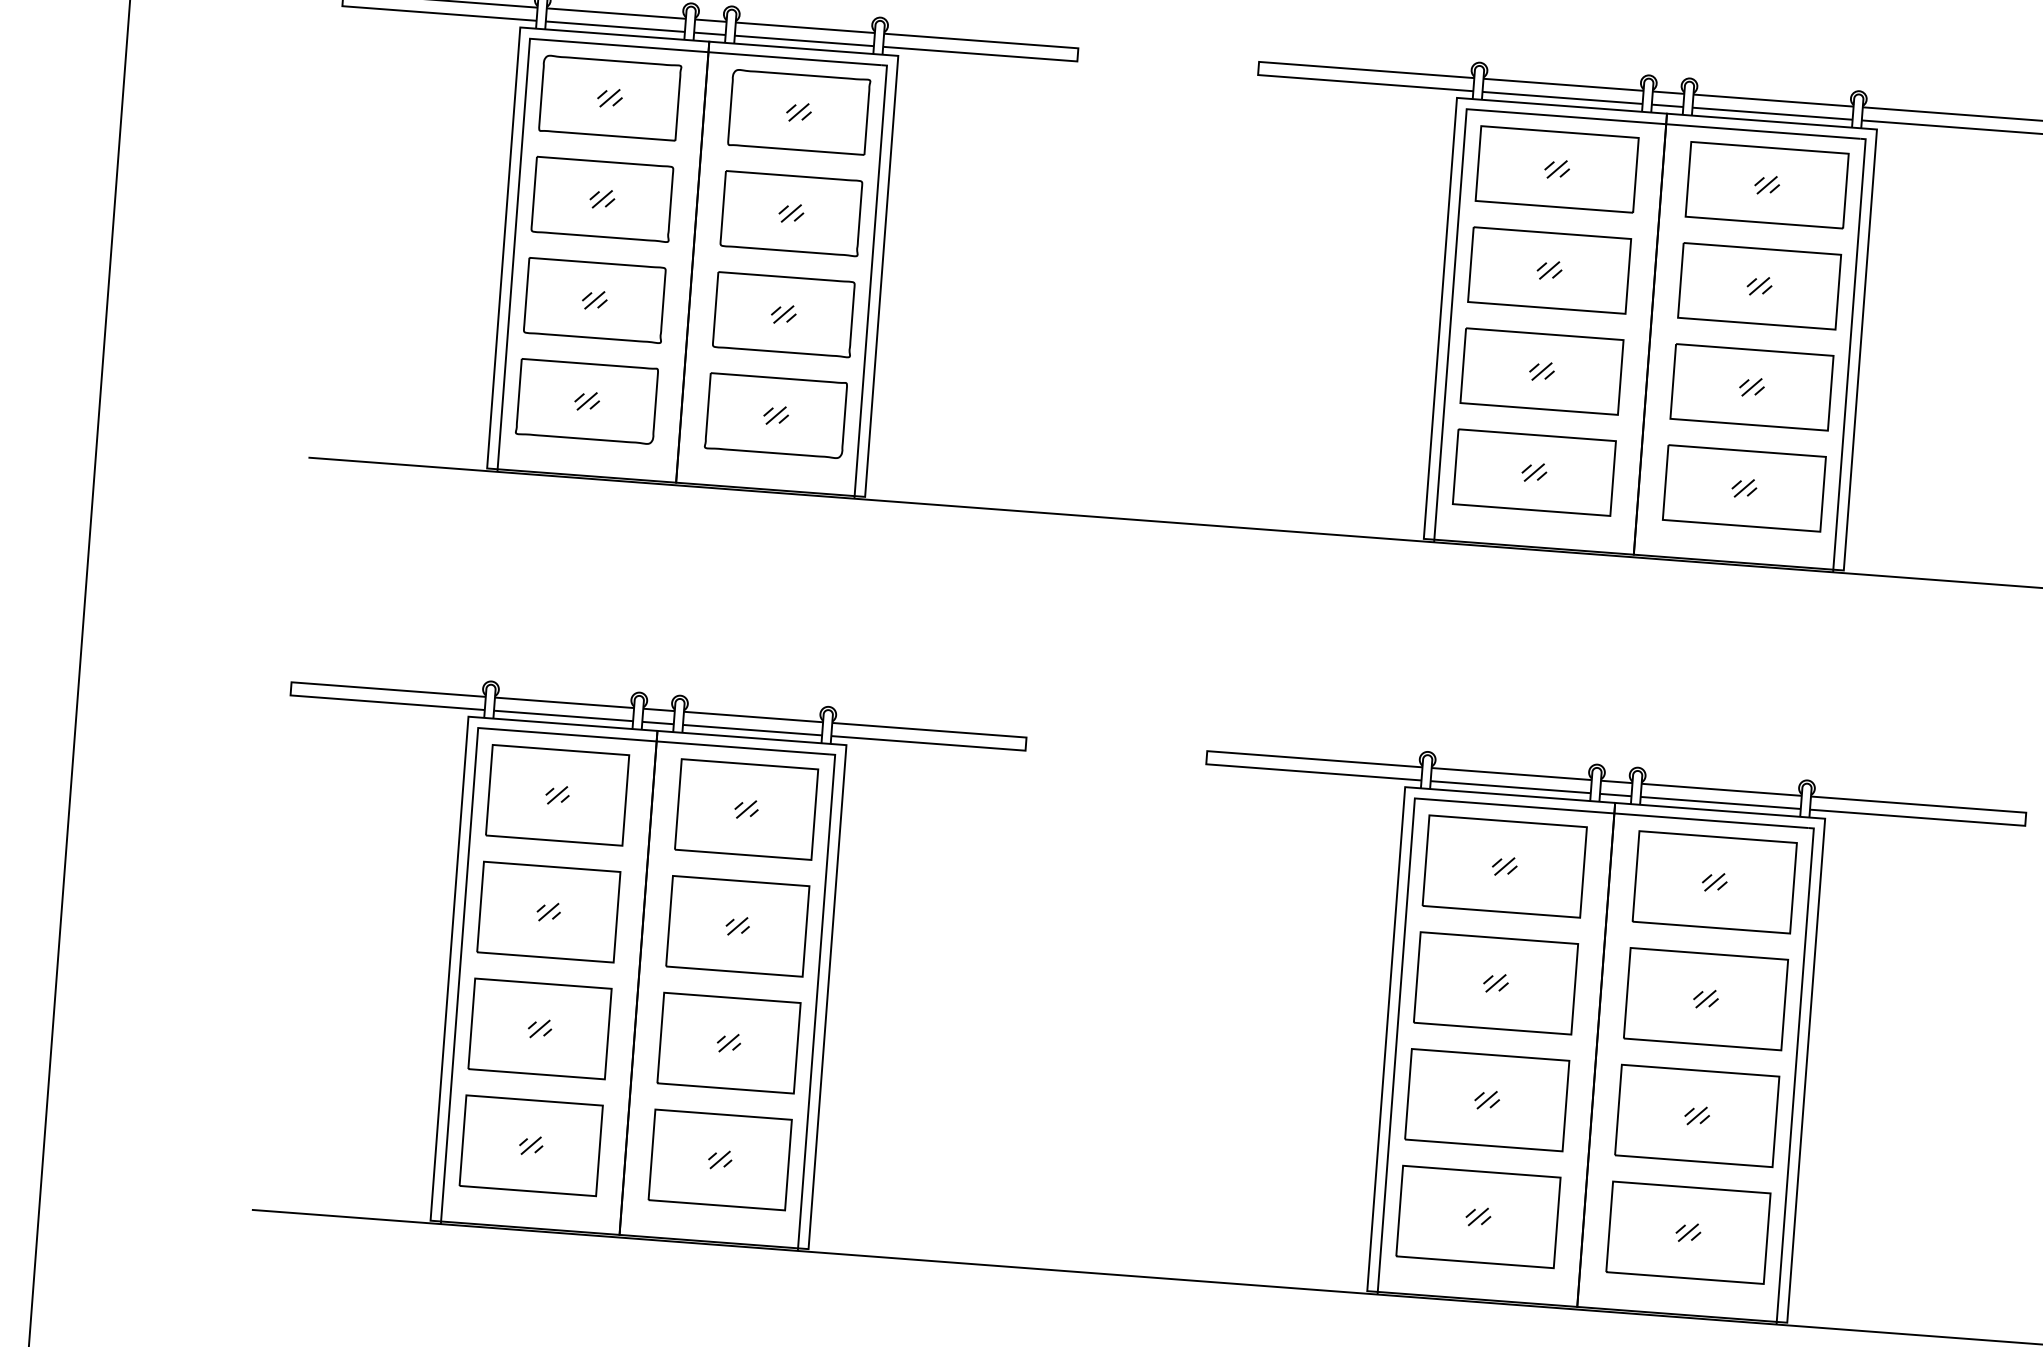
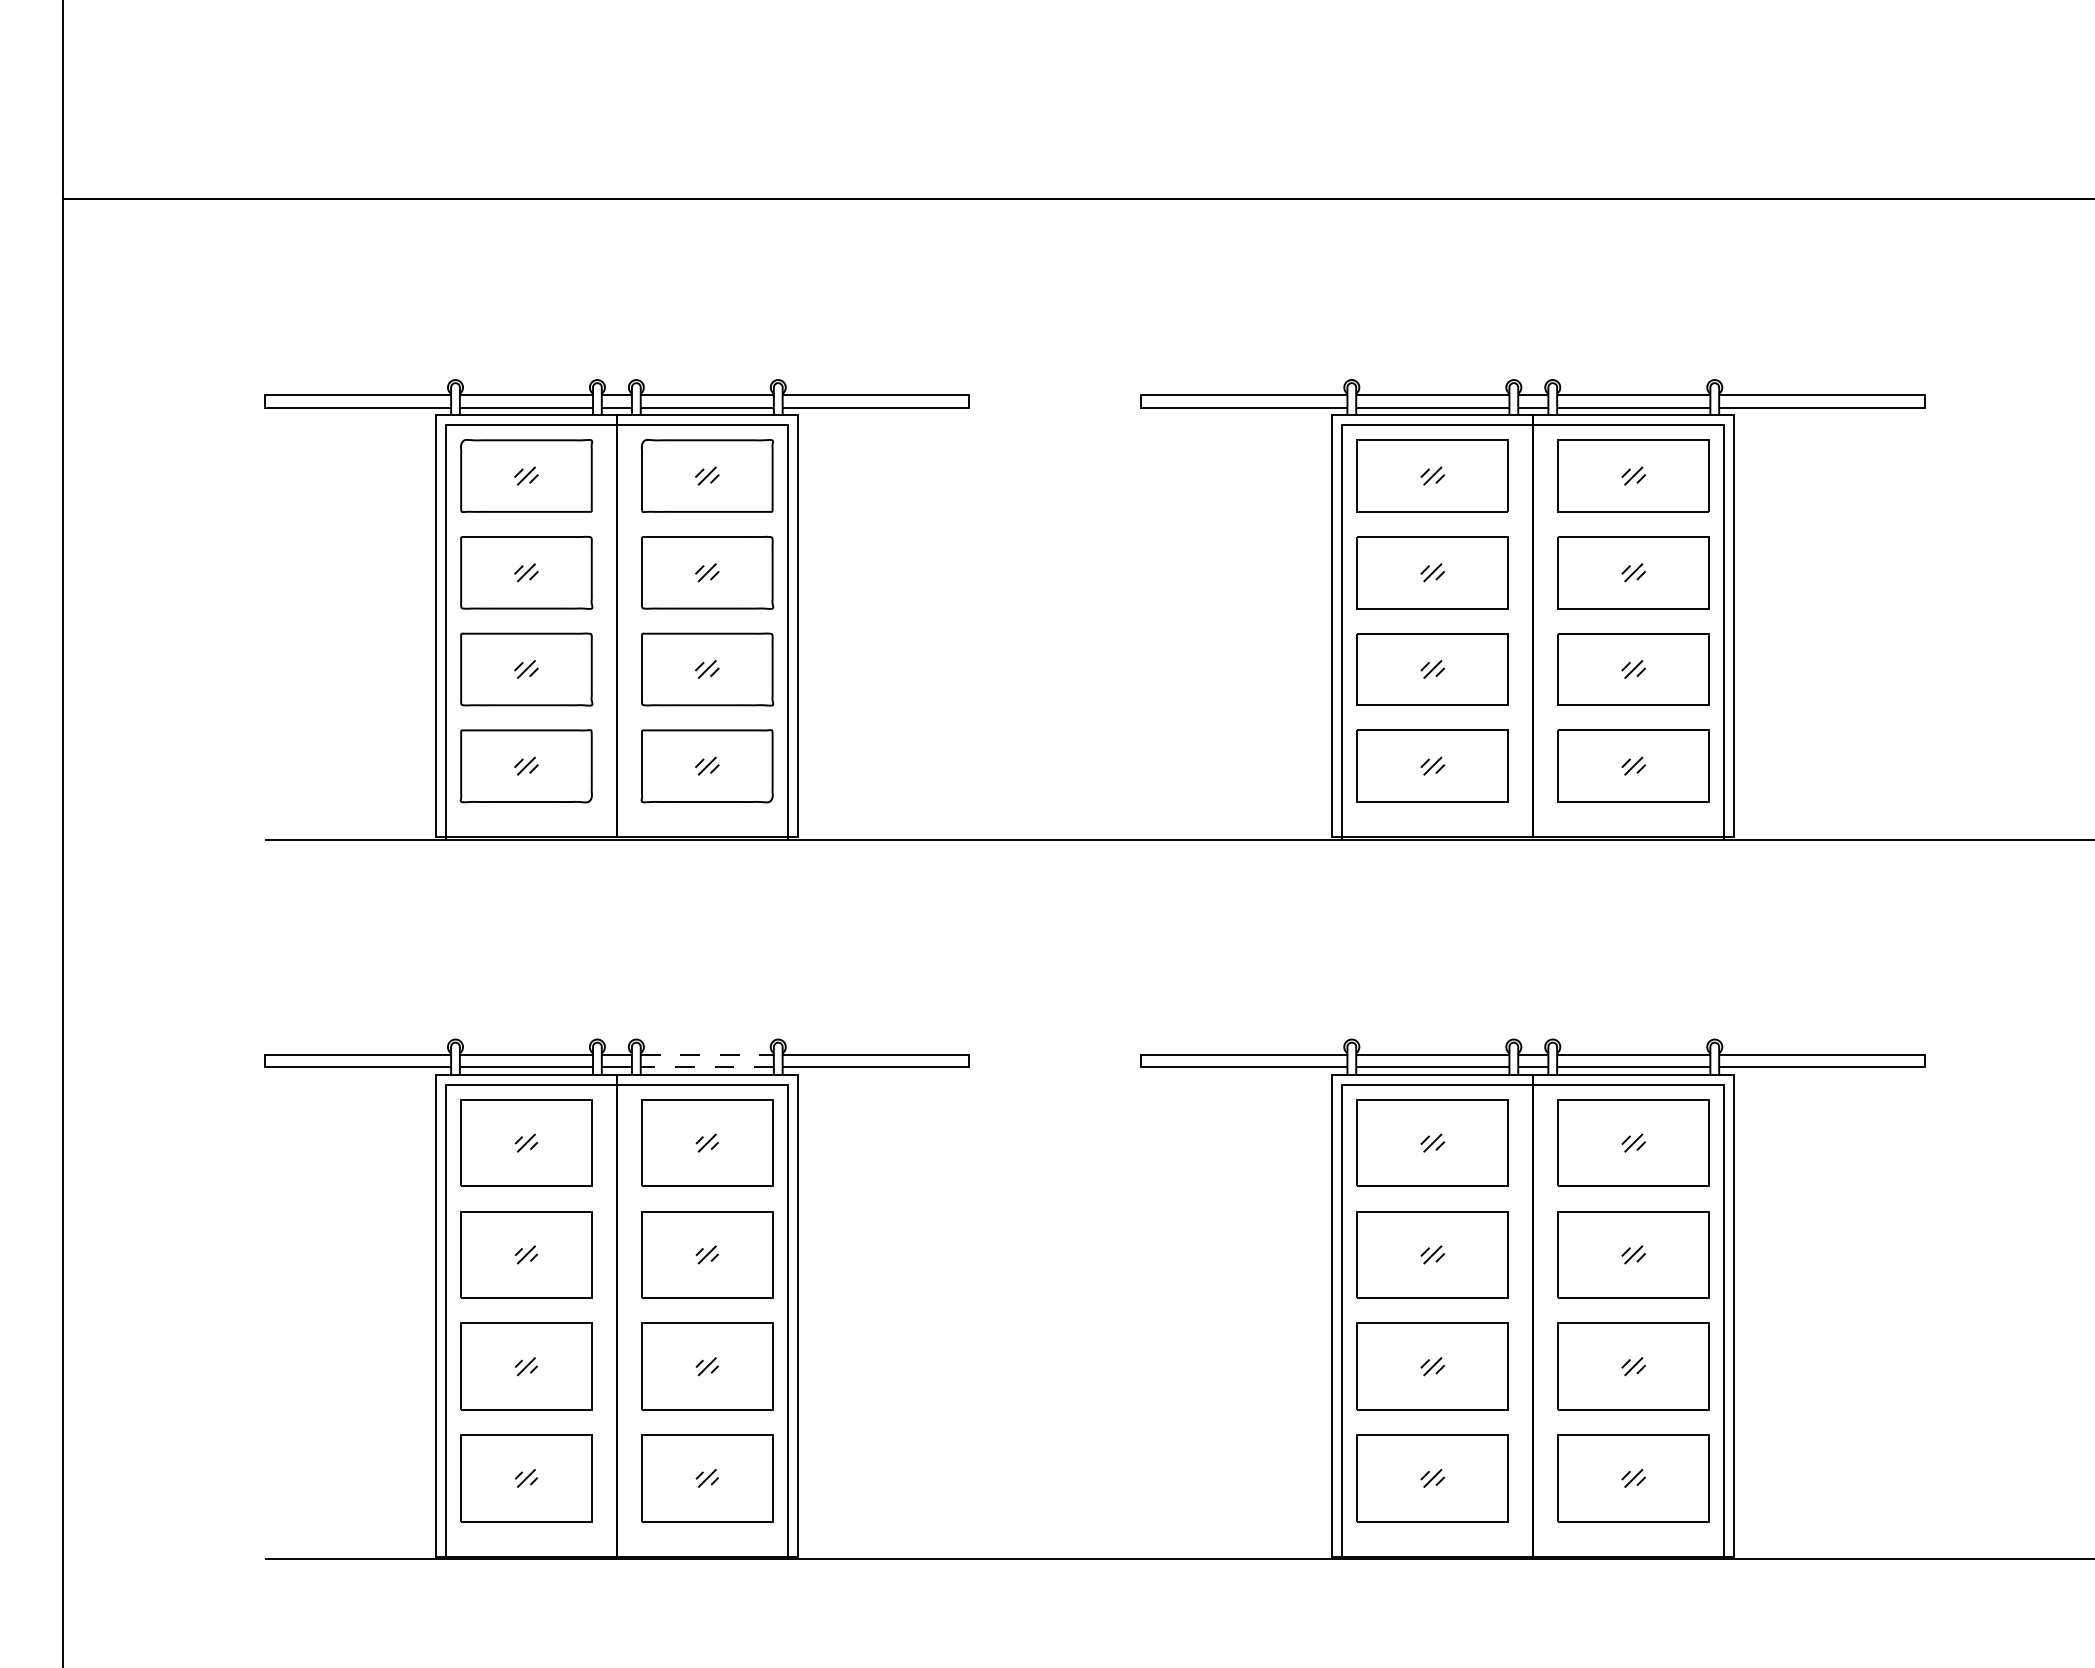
line: (753, 716) -> (707, 1054), solid -> dashed
line: (752, 730) -> (707, 1067), solid -> dashed

